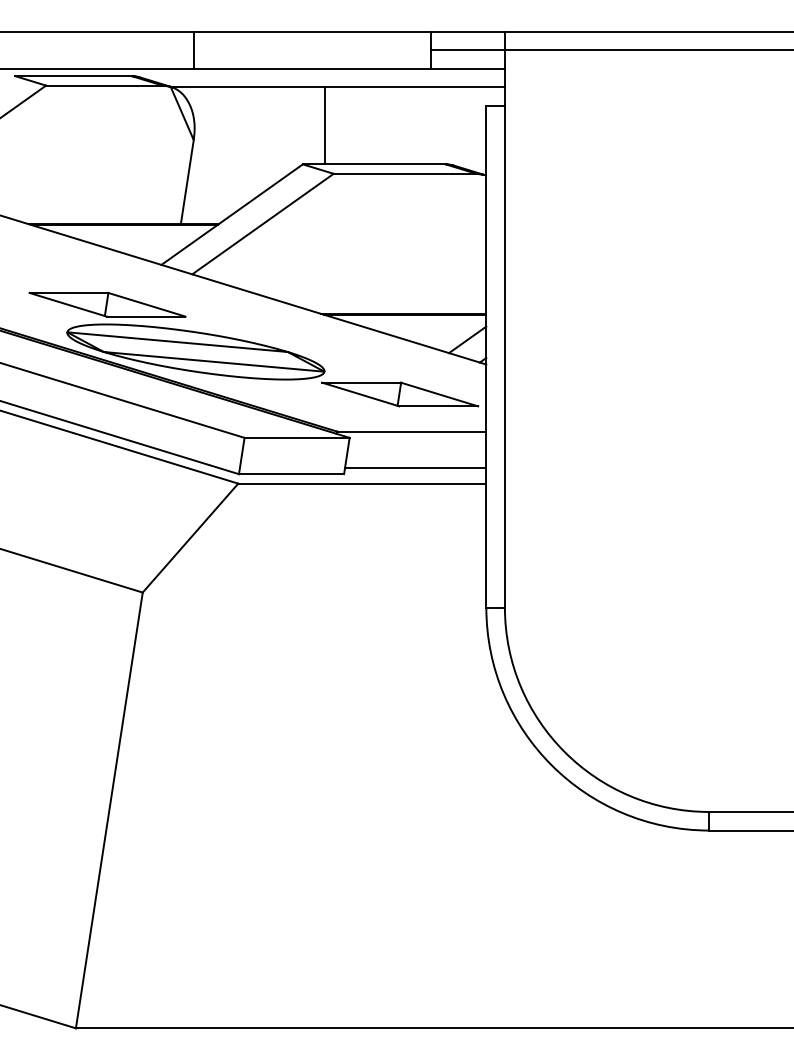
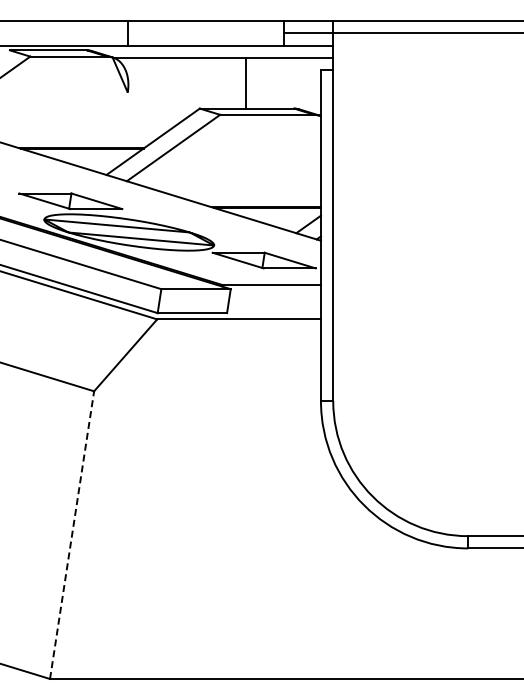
line: (325, 124) -> (245, 82), moved
line: (187, 182) -> (123, 120), removed
line: (414, 467) -> (273, 308), removed
line: (109, 810) -> (72, 535), solid -> dashed

